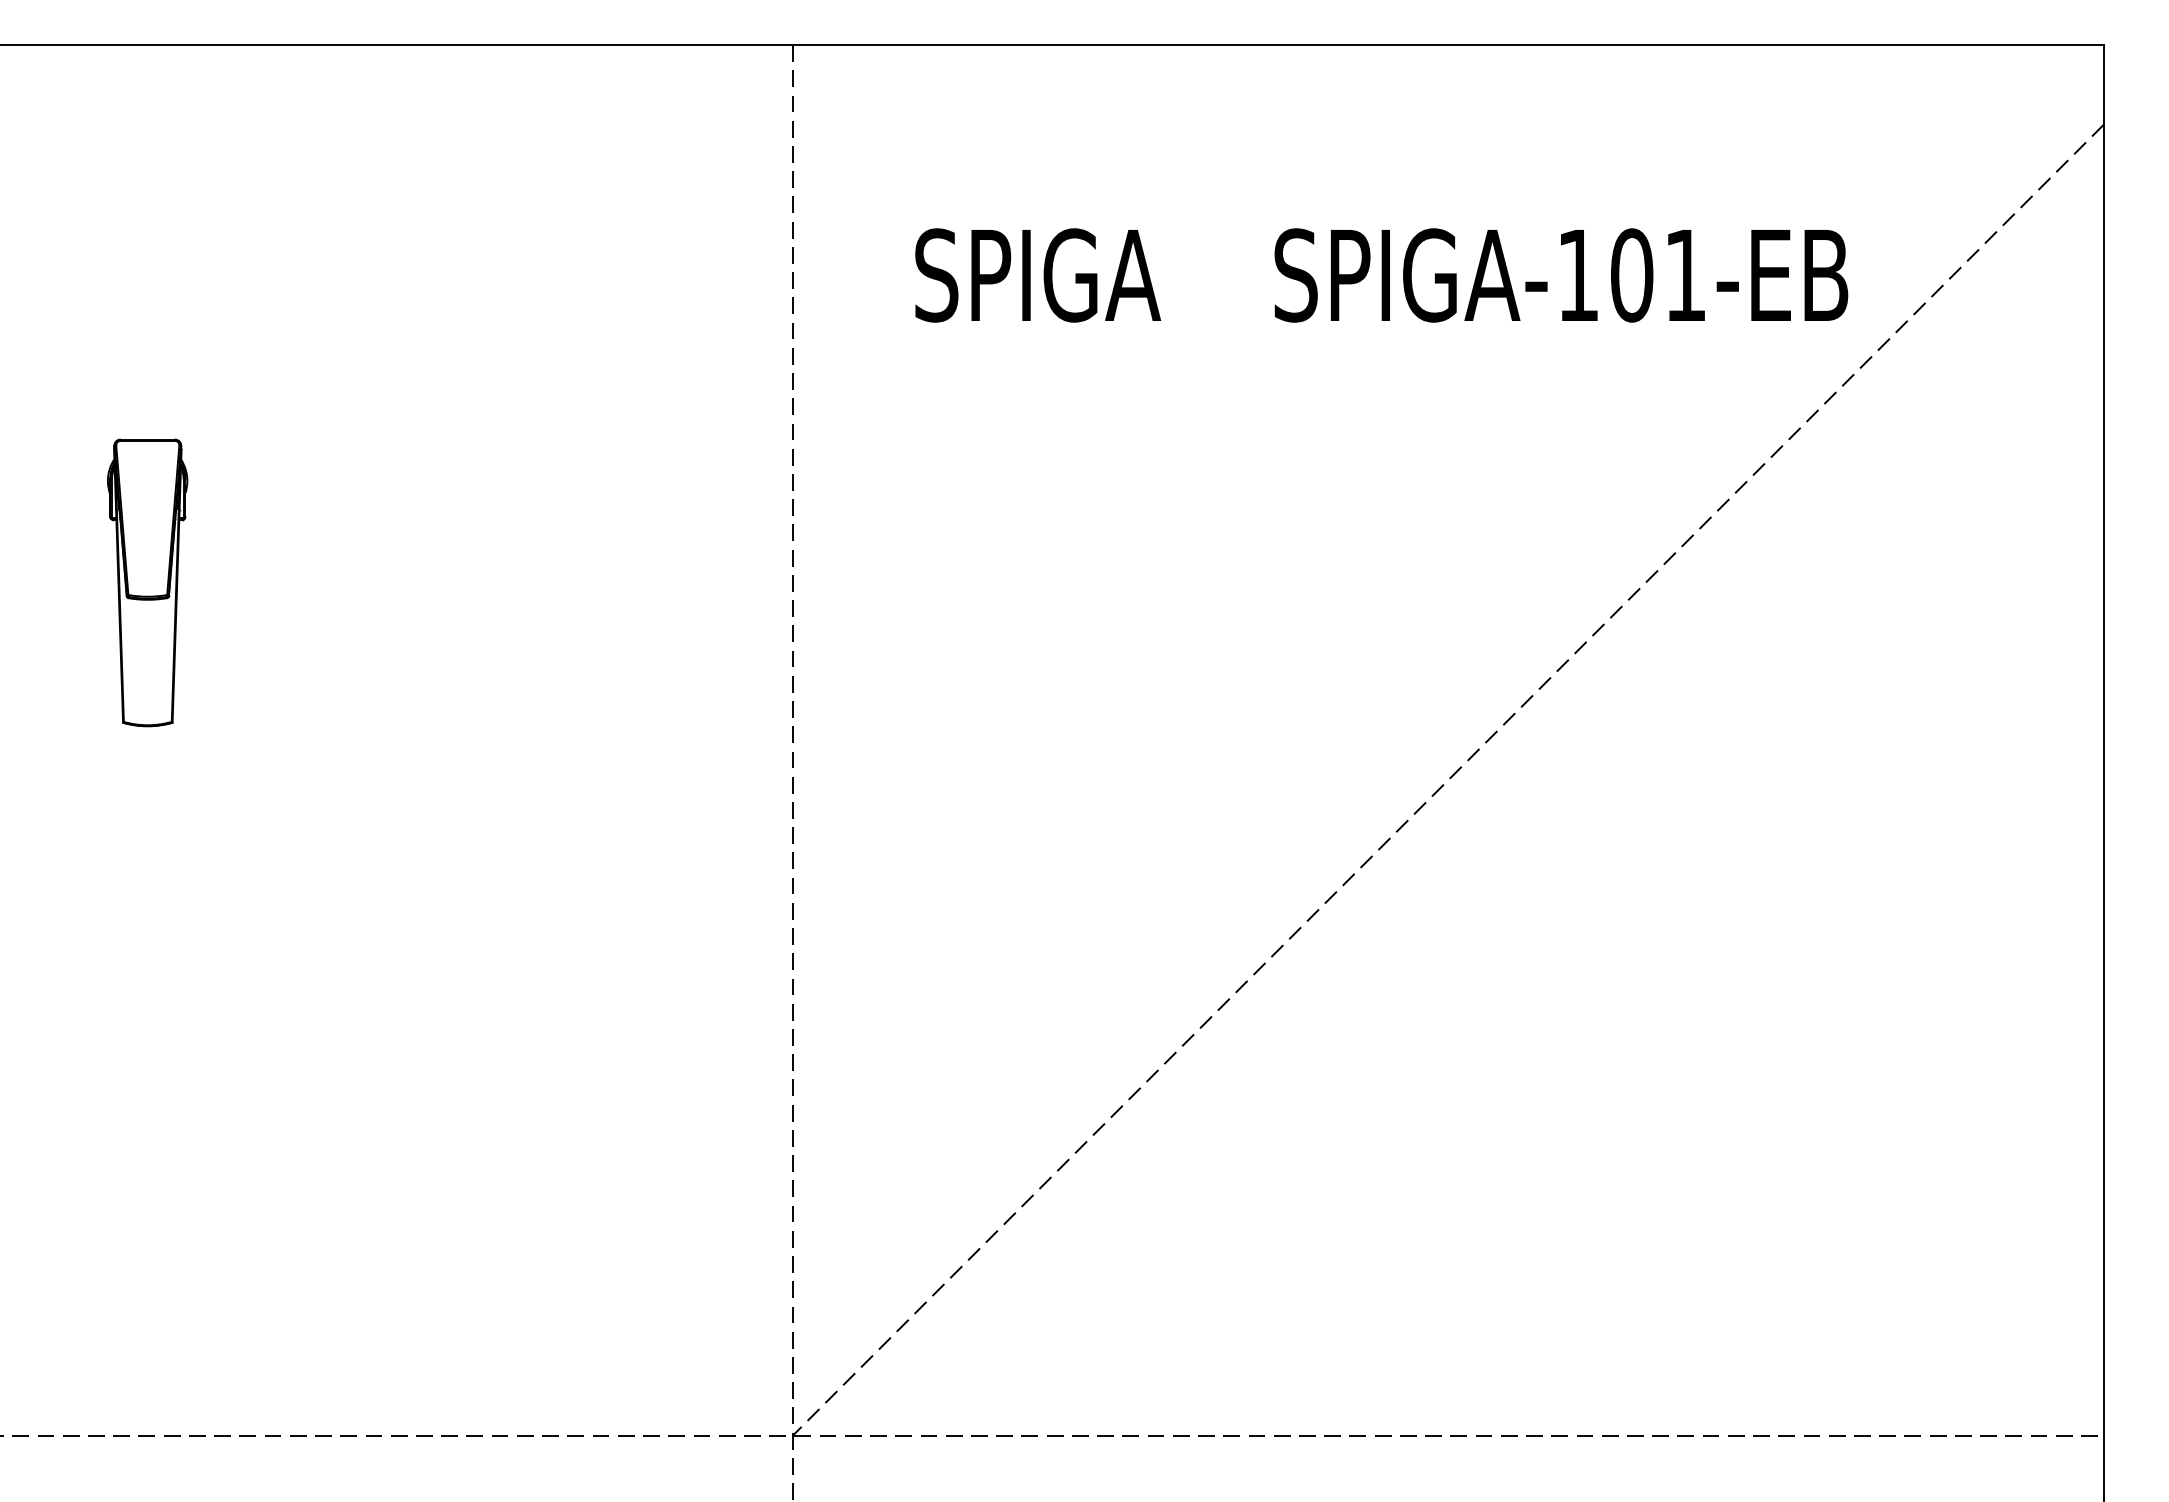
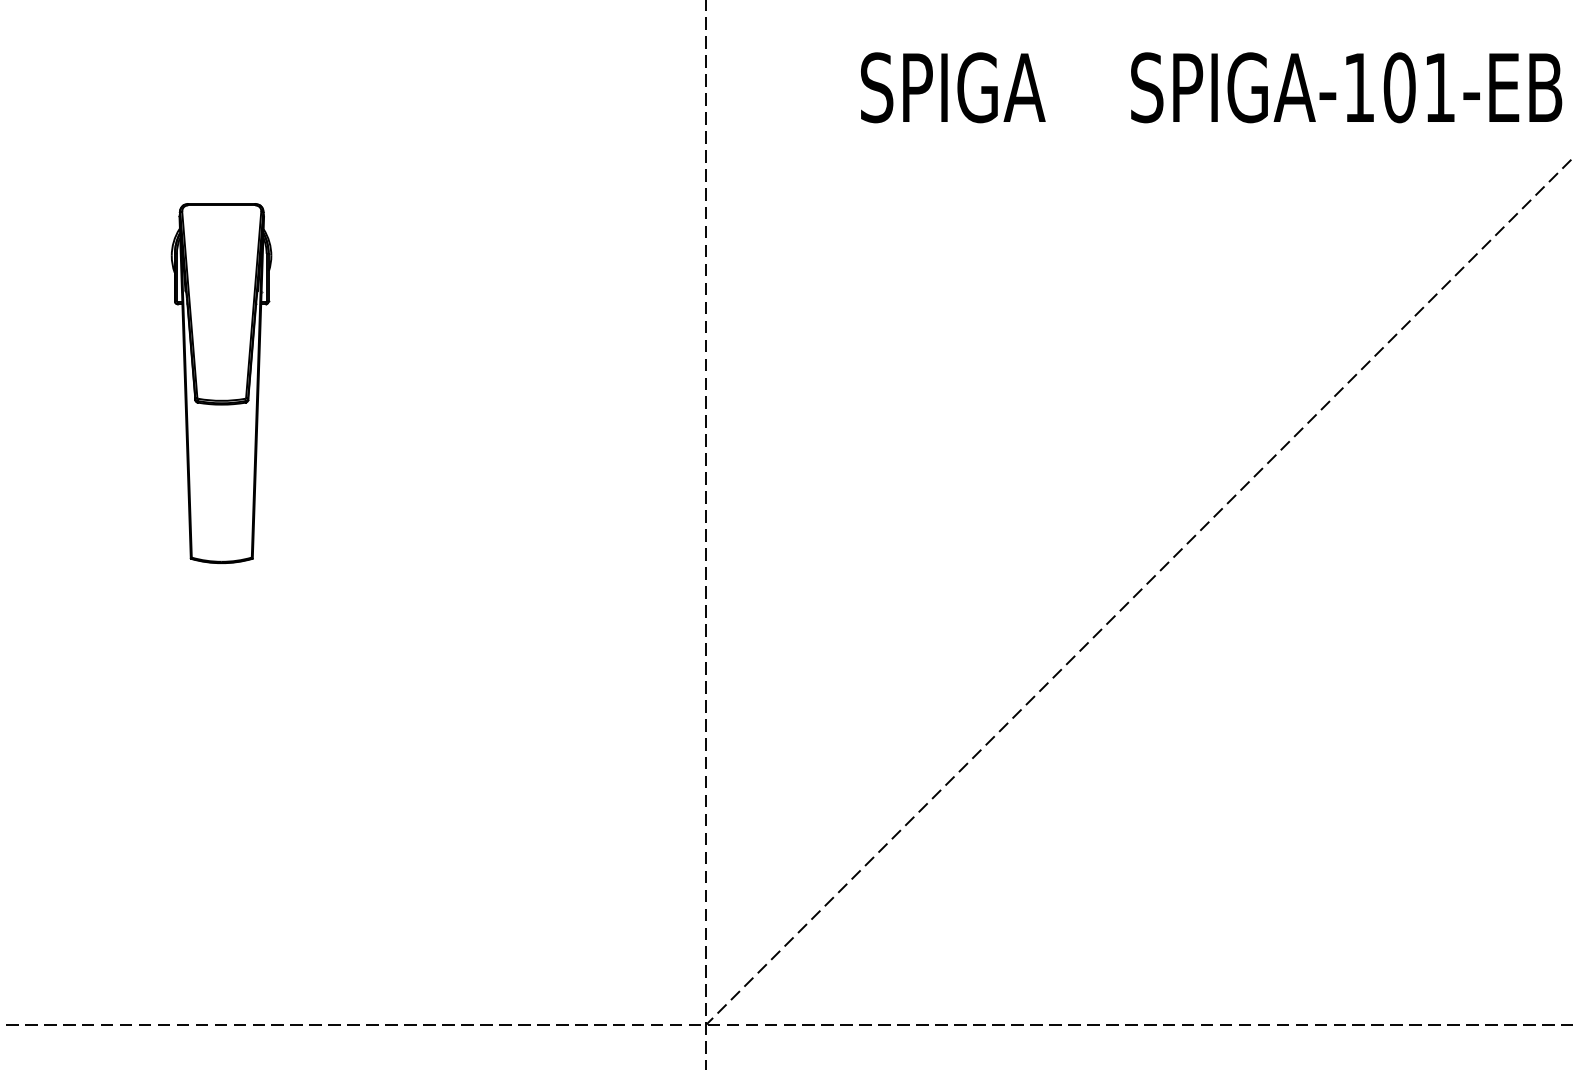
text: (1381, 275) -> (1211, 87), moved
part: (147, 582) -> (221, 383), size x1.67

